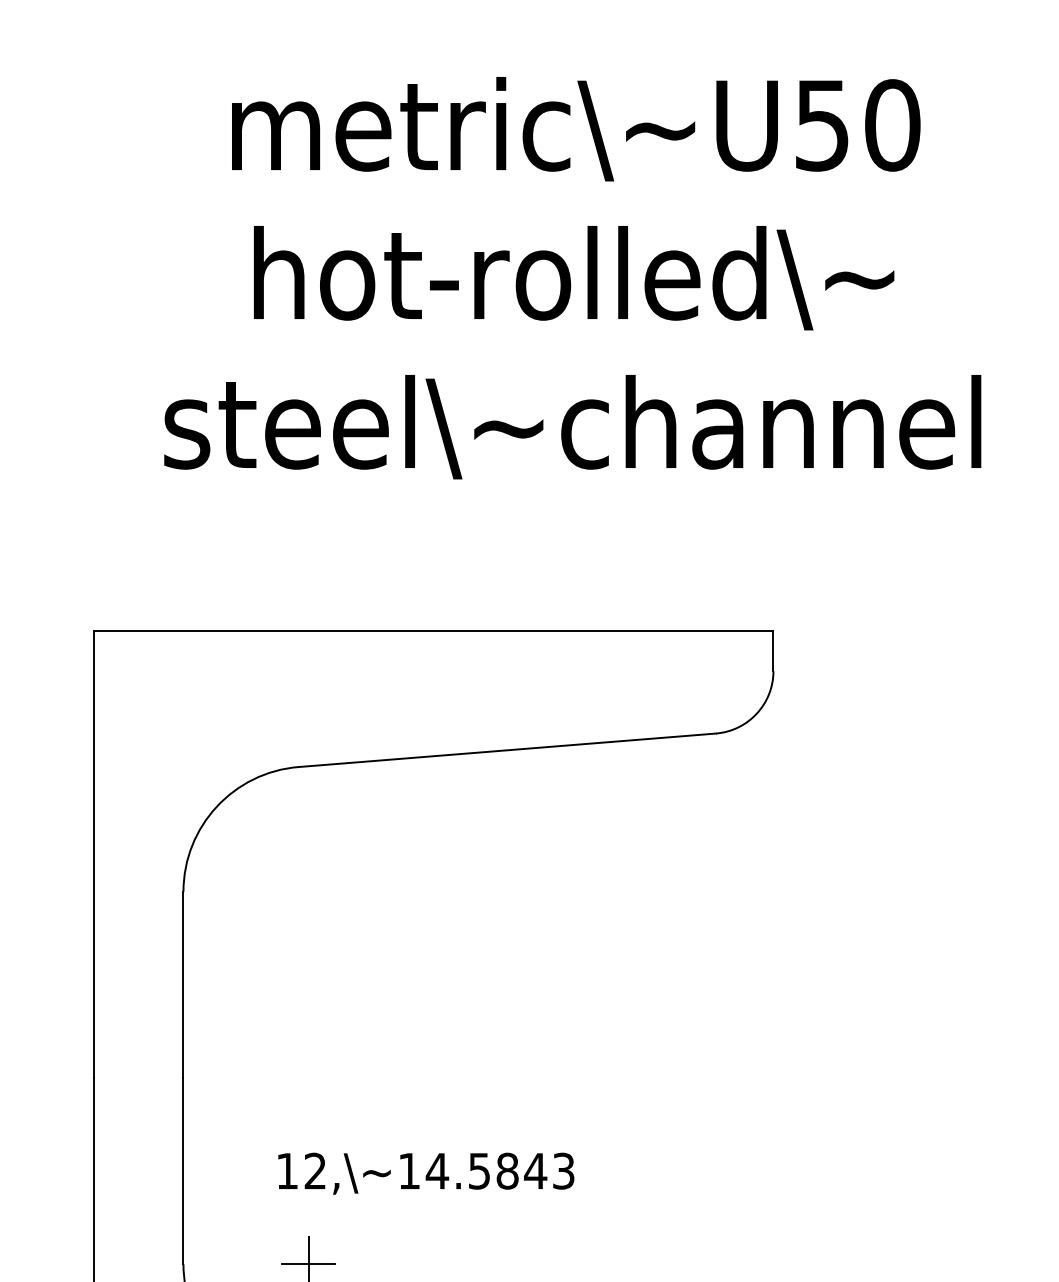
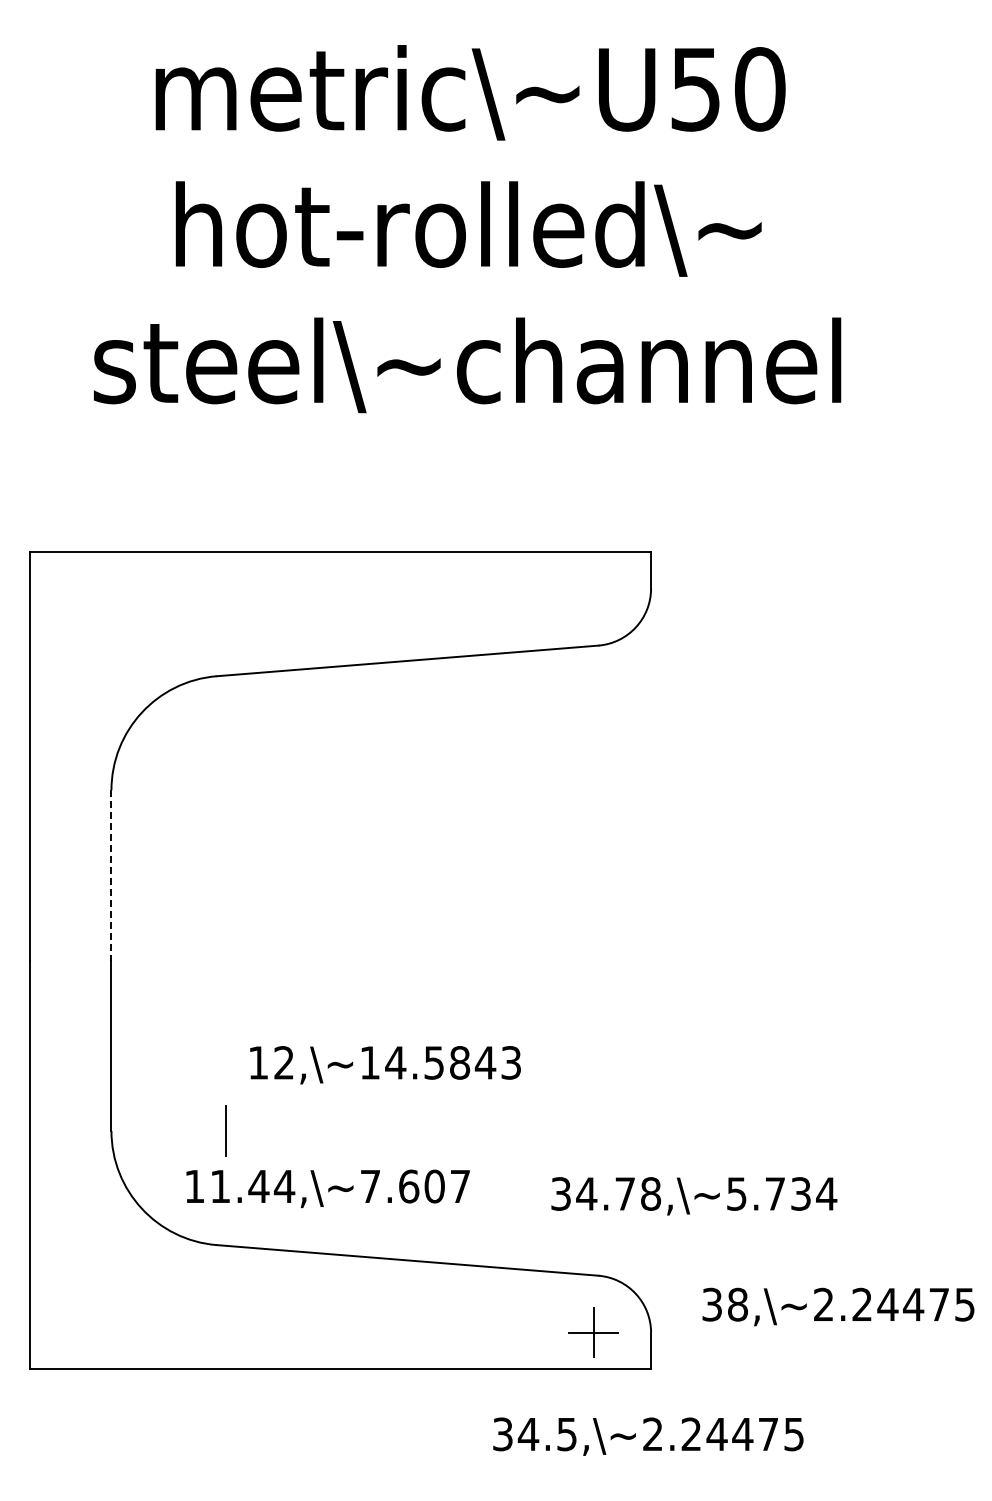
line: (183, 985) -> (111, 876), solid -> dashed
text: (426, 1174) -> (385, 1065), moved
line: (308, 1263) -> (225, 1130), removed

